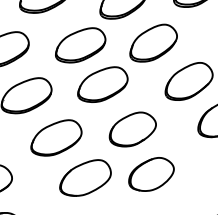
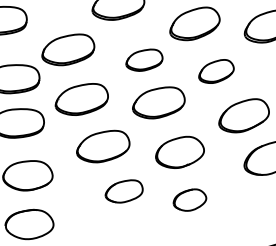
part: (153, 43) -> (216, 71), size x0.7
part: (80, 46) -> (144, 60), size x0.7
part: (150, 174) -> (189, 199), size x0.7
part: (84, 178) -> (123, 191), size x0.7

